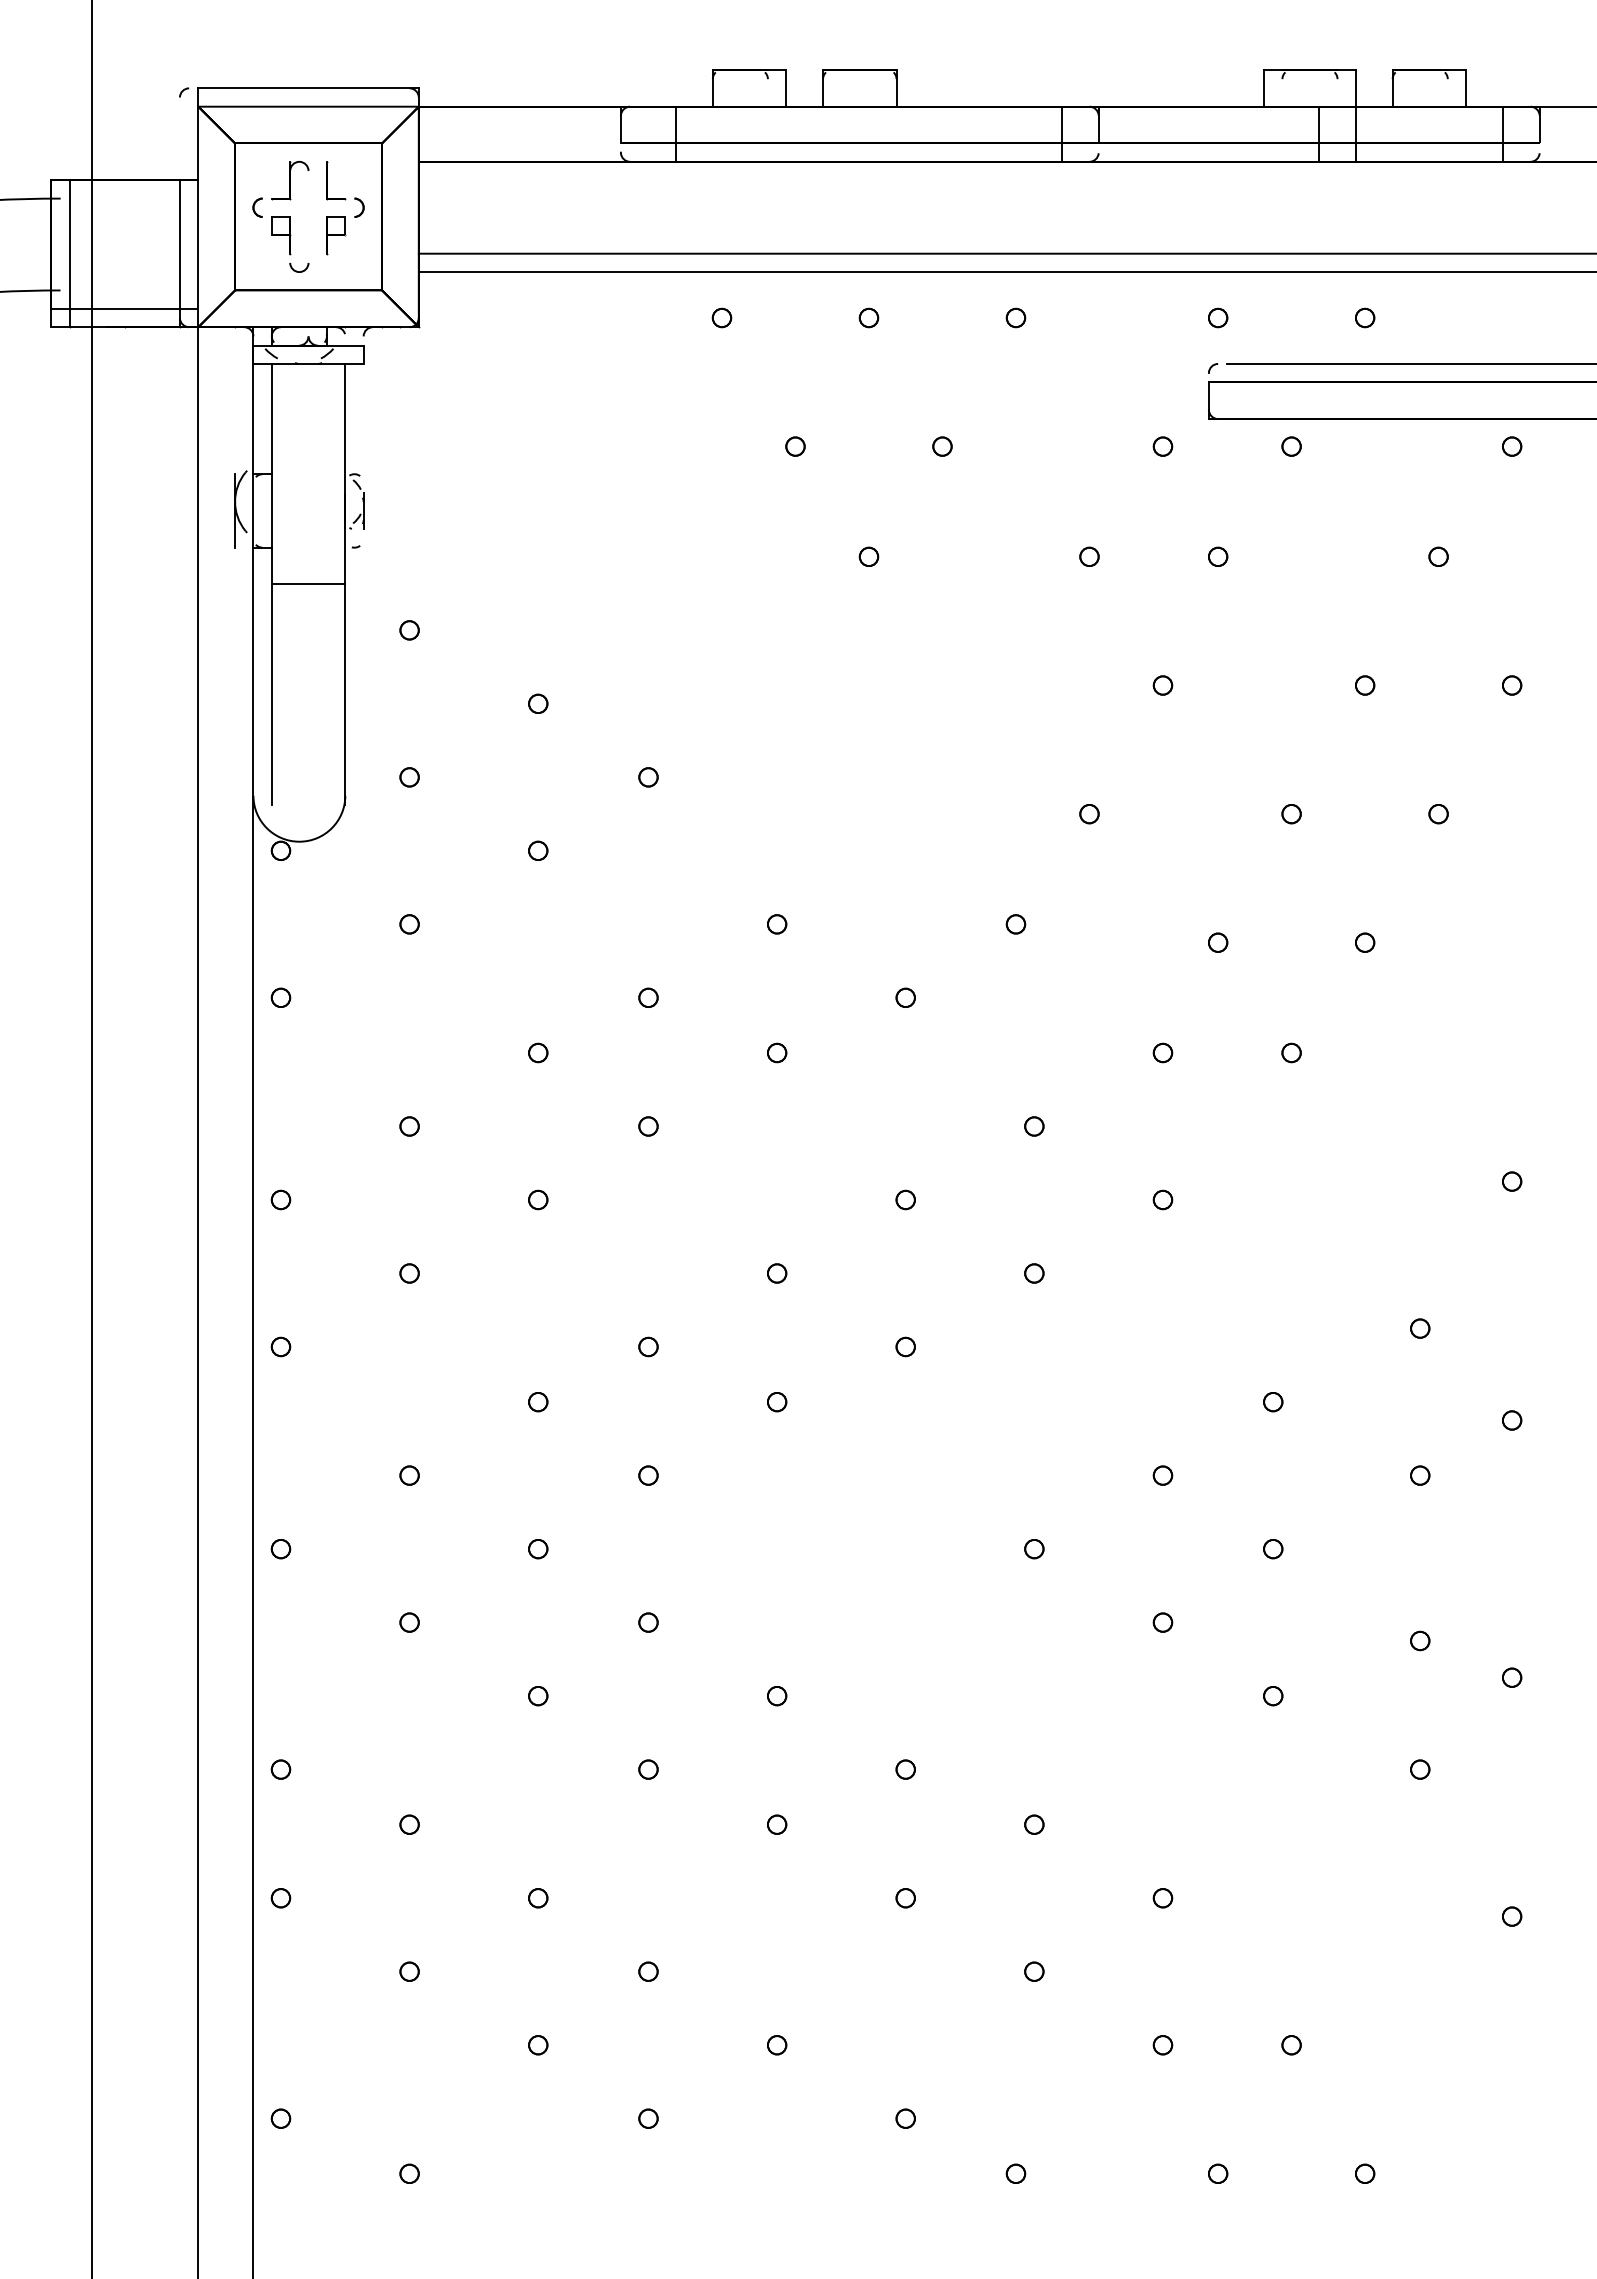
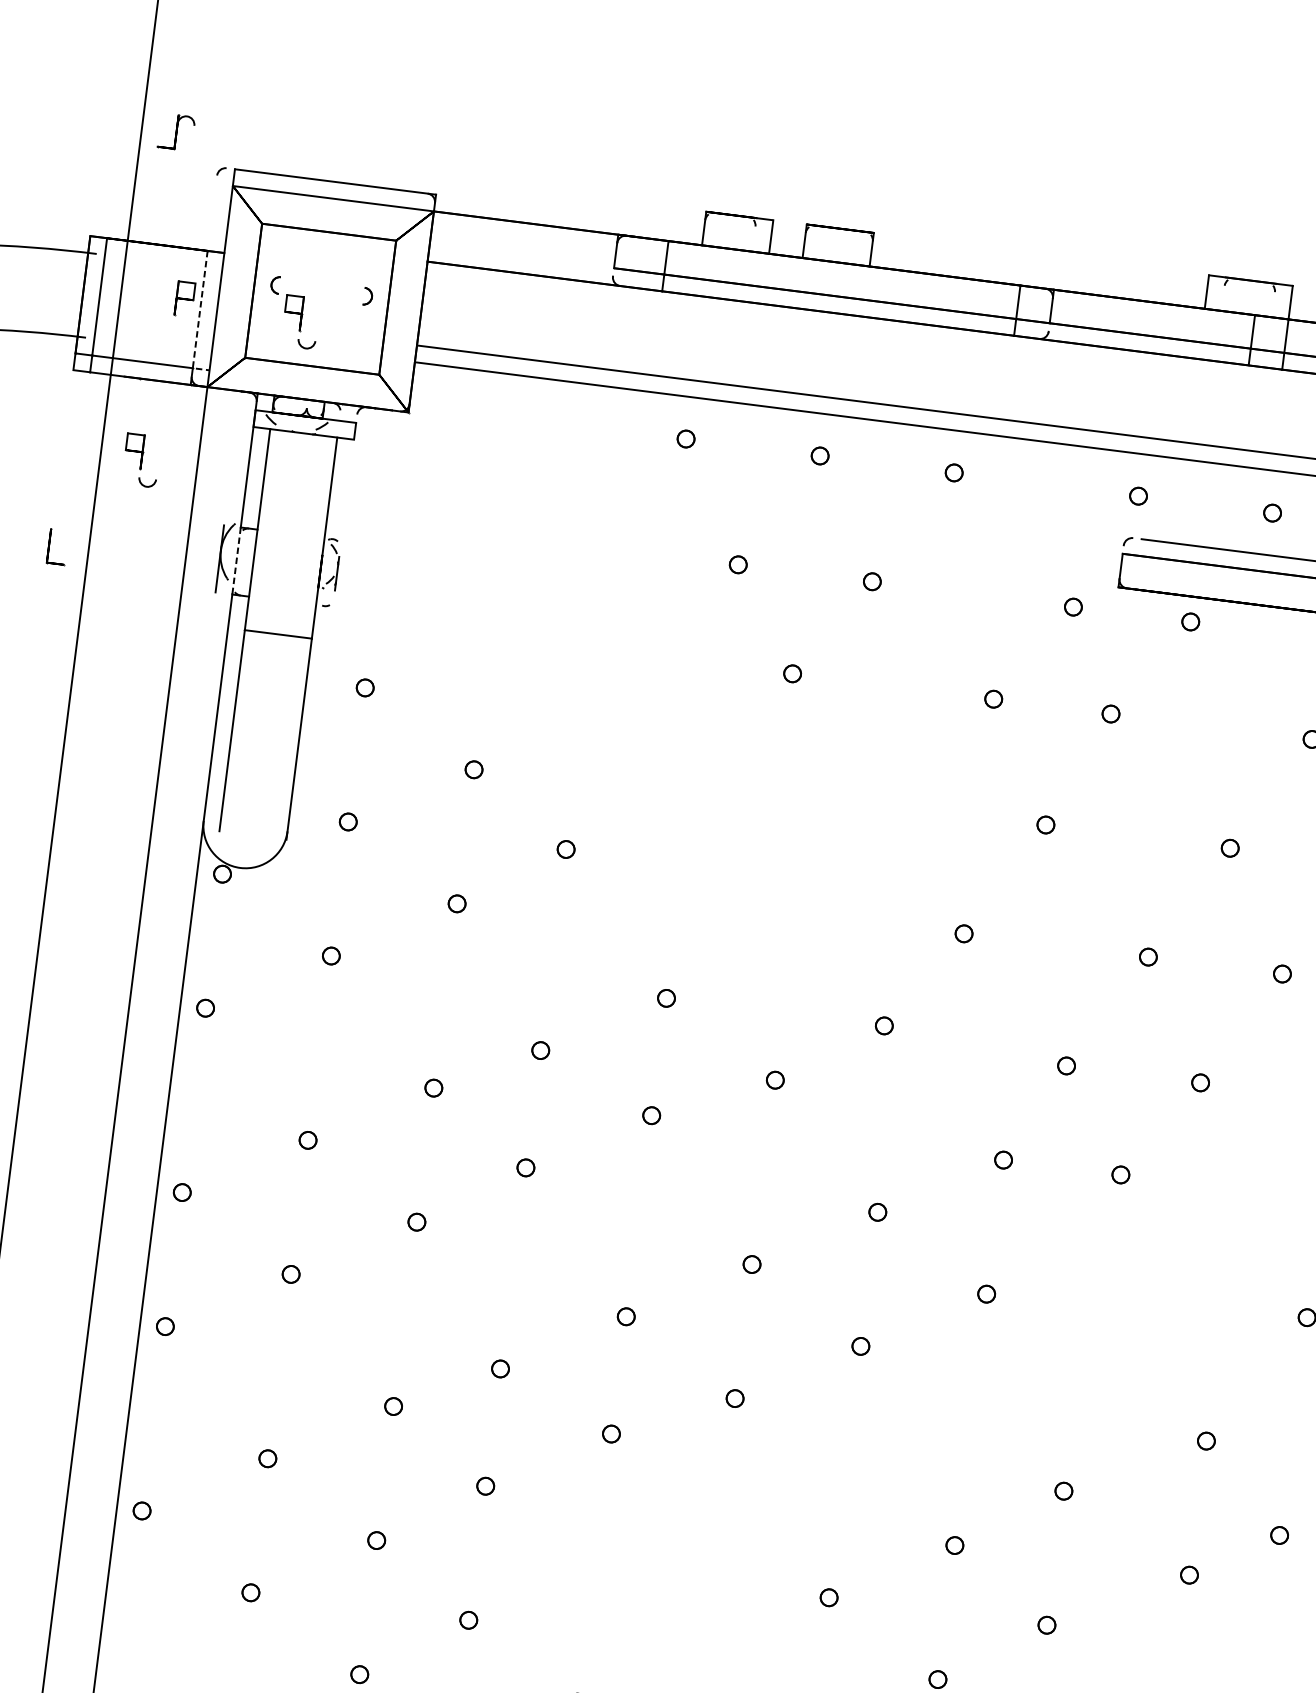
part: (290, 180) -> (176, 132), moved
part: (327, 180) -> (49, 546), moved
part: (336, 235) -> (185, 299), moved
line: (179, 254) -> (198, 318), solid -> dashed
part: (137, 415) -> (141, 460), added
line: (253, 510) -> (236, 560), solid -> dashed

